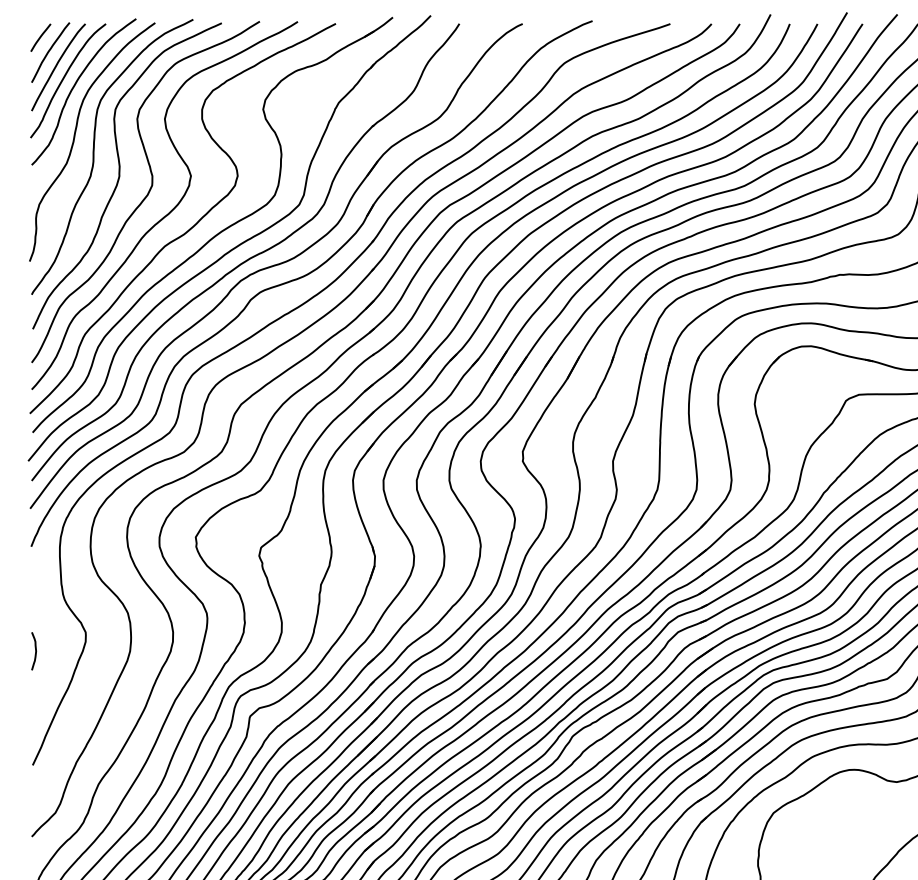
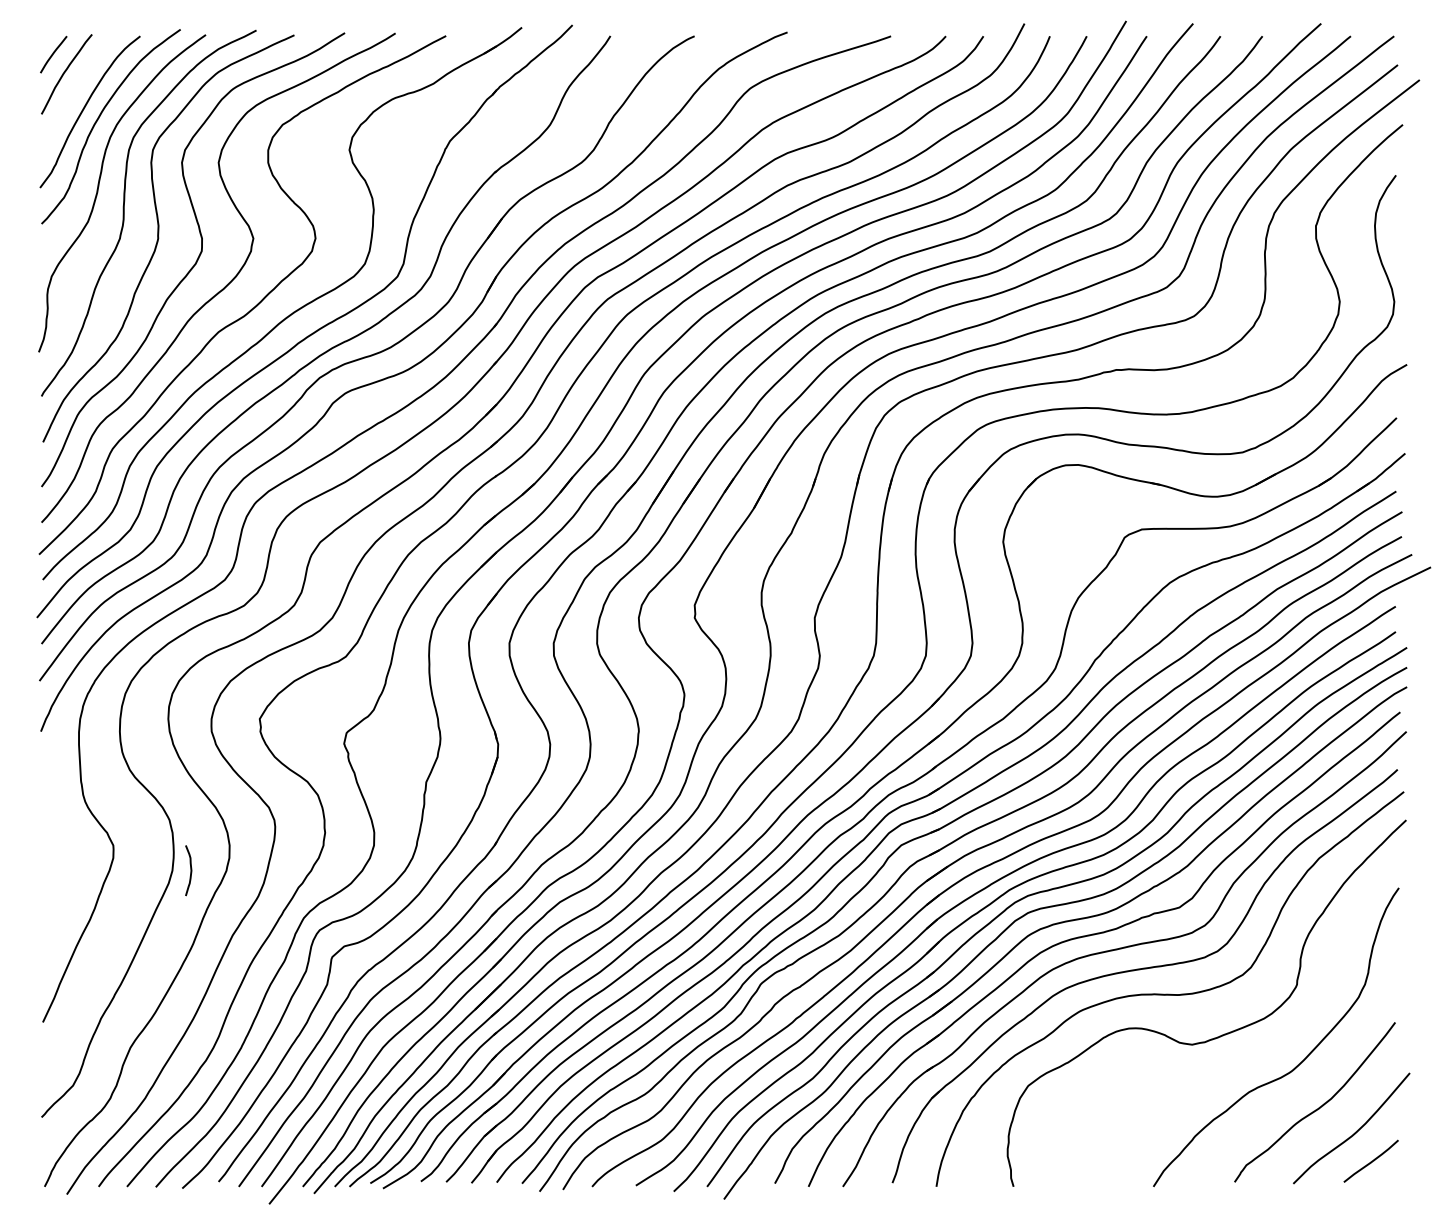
curve: (57, 65) -> (75, 91), removed
curve: (35, 651) -> (190, 870), moved

